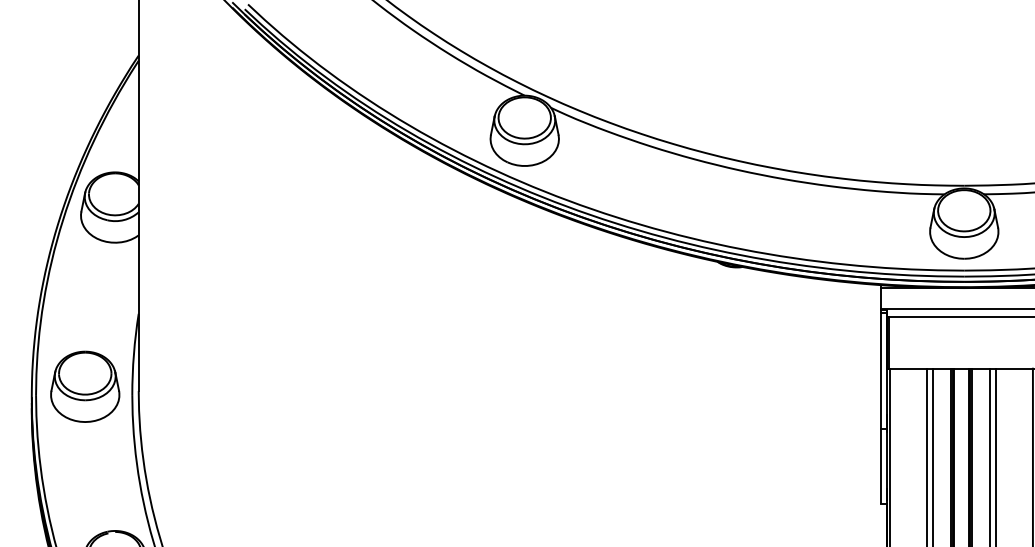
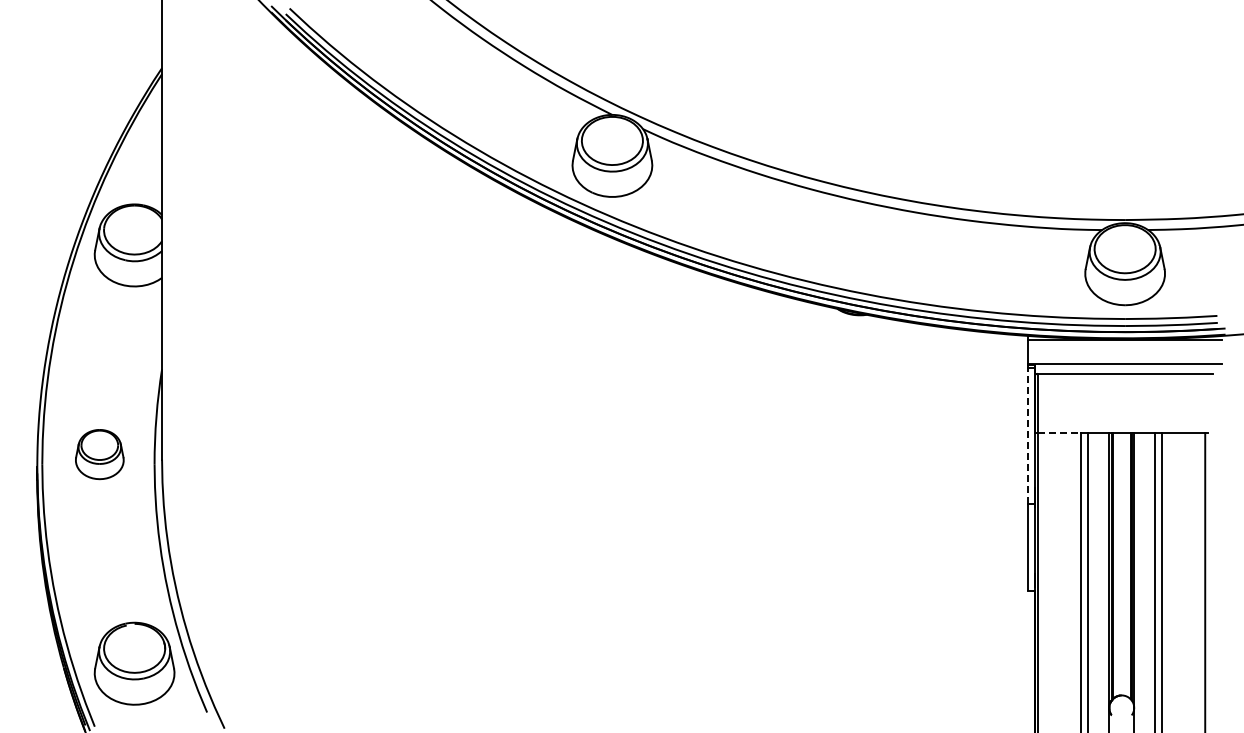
line: (908, 368) -> (1059, 433), solid -> dashed
line: (880, 371) -> (1027, 436), solid -> dashed
part: (85, 386) -> (99, 454), size x0.6

